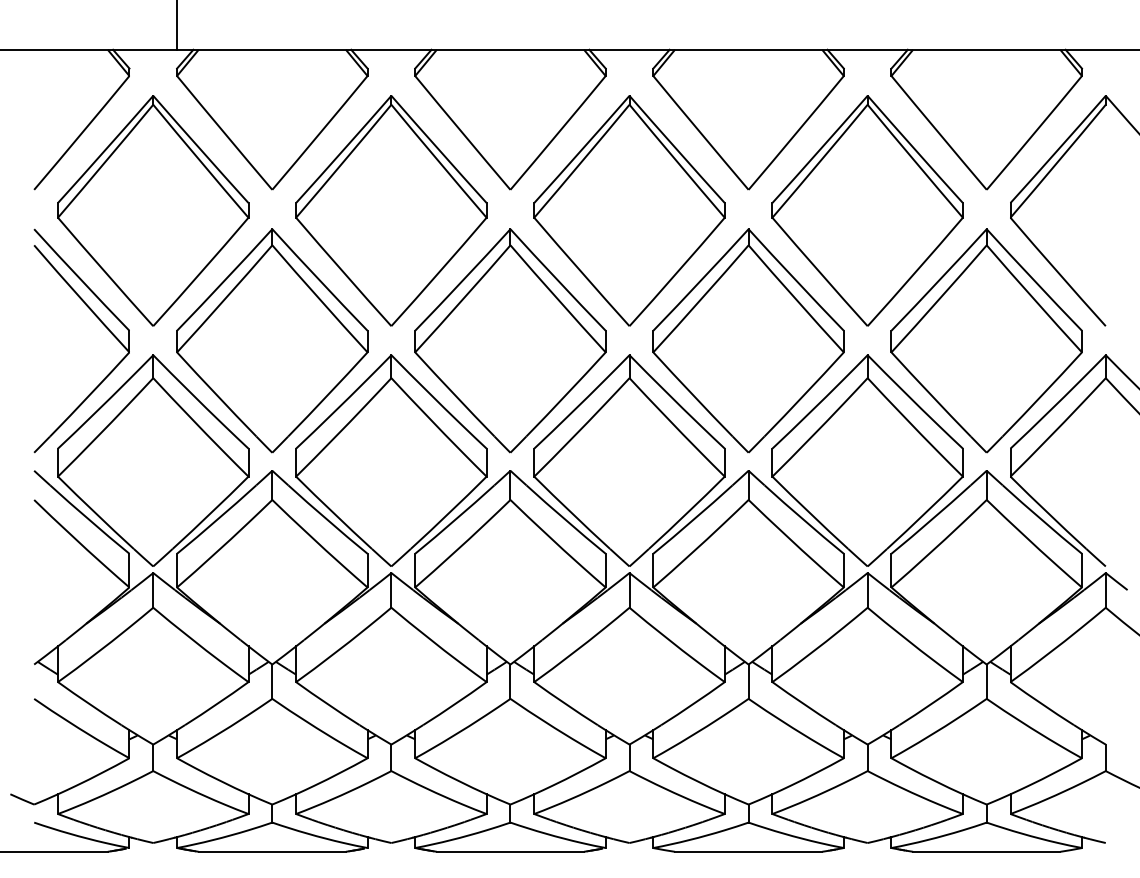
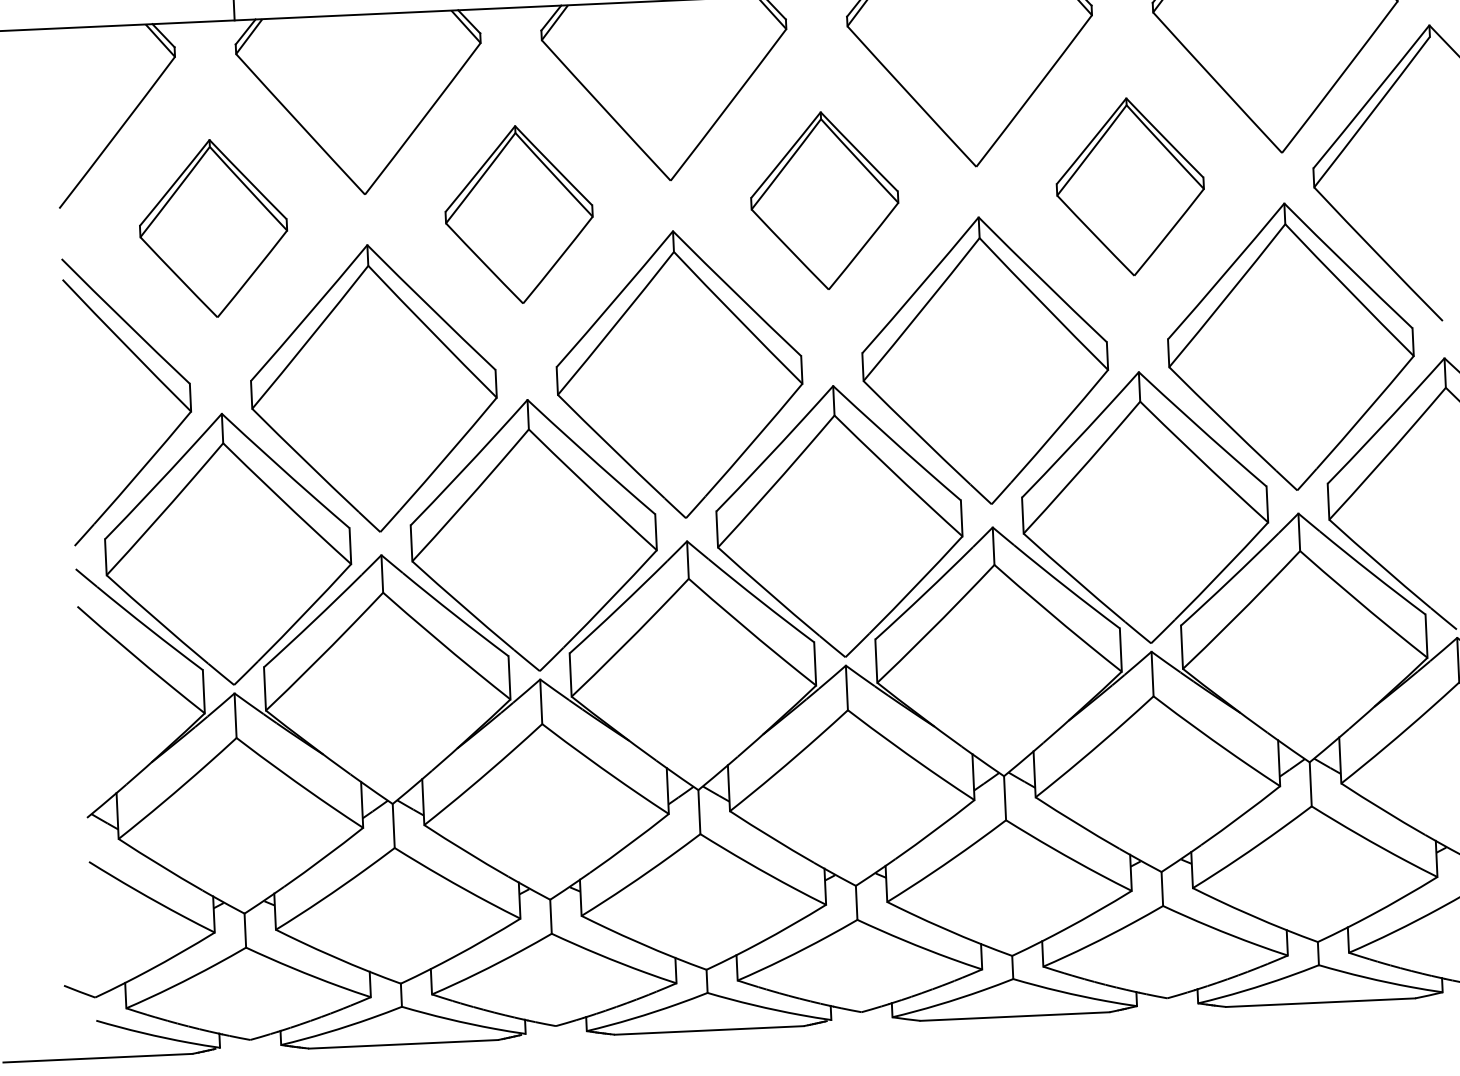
part: (153, 210) -> (213, 228), size x0.6
part: (391, 210) -> (519, 214), size x0.6
part: (629, 210) -> (824, 200), size x0.6
part: (867, 210) -> (1130, 186), size x0.6

